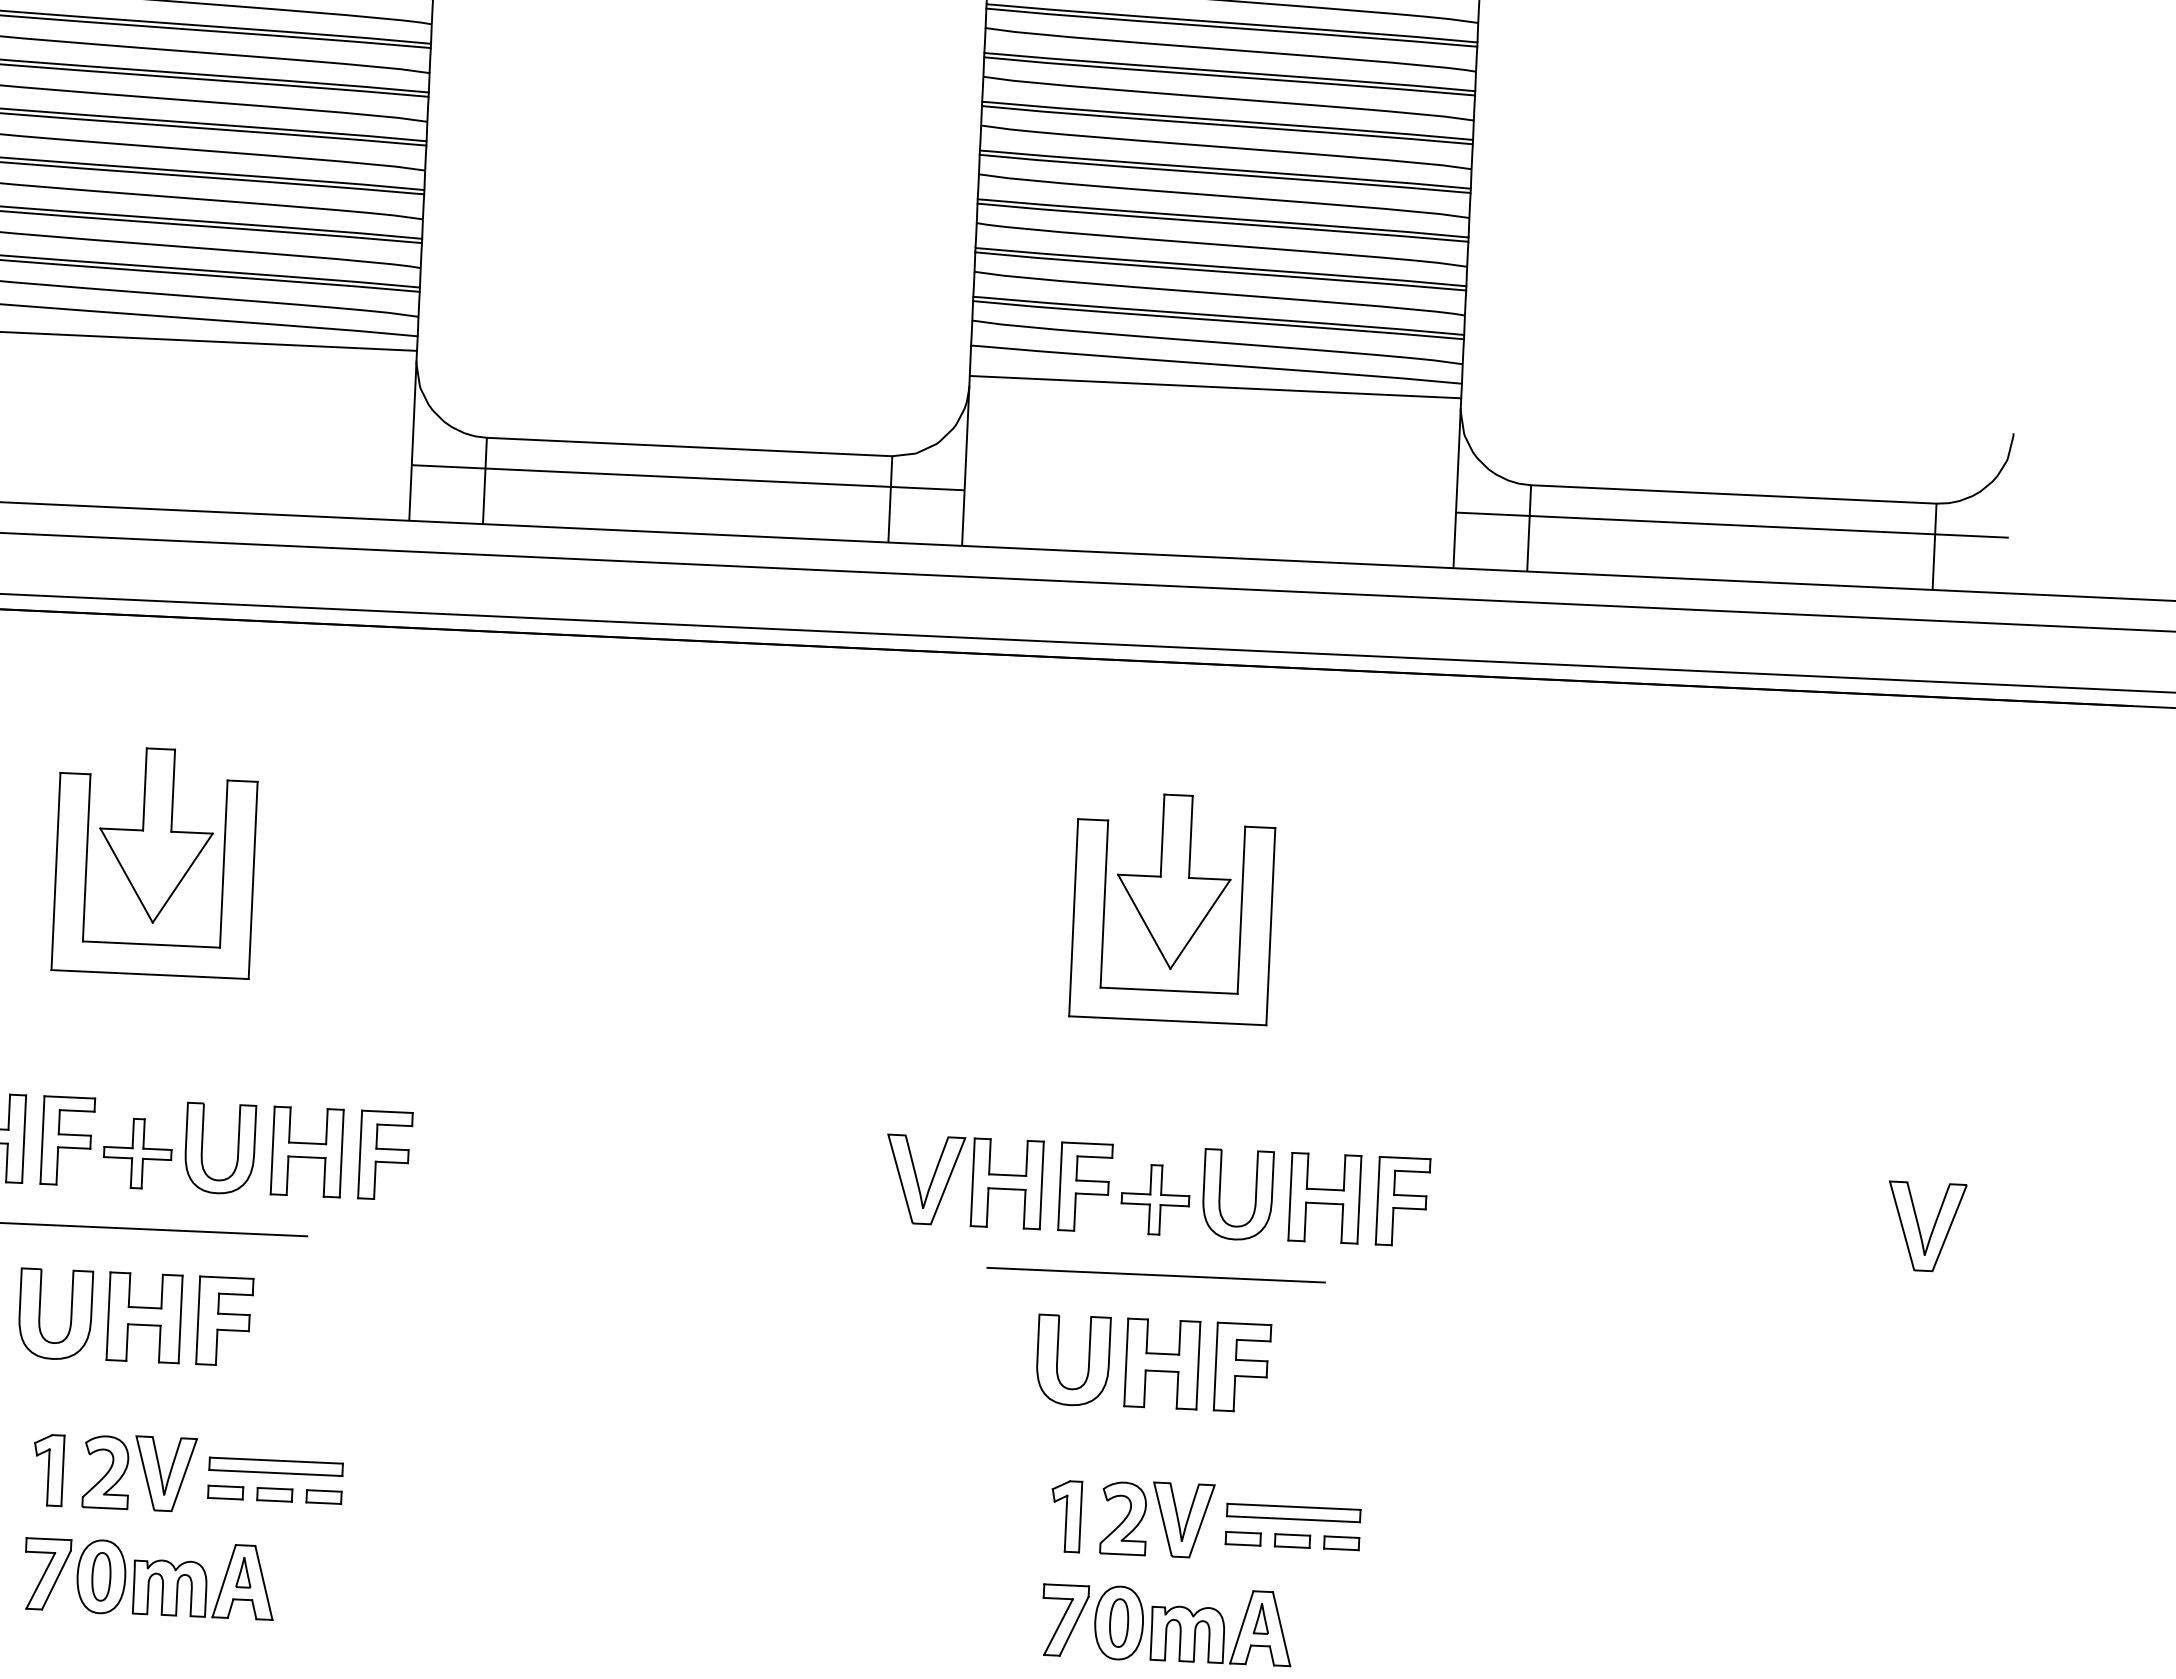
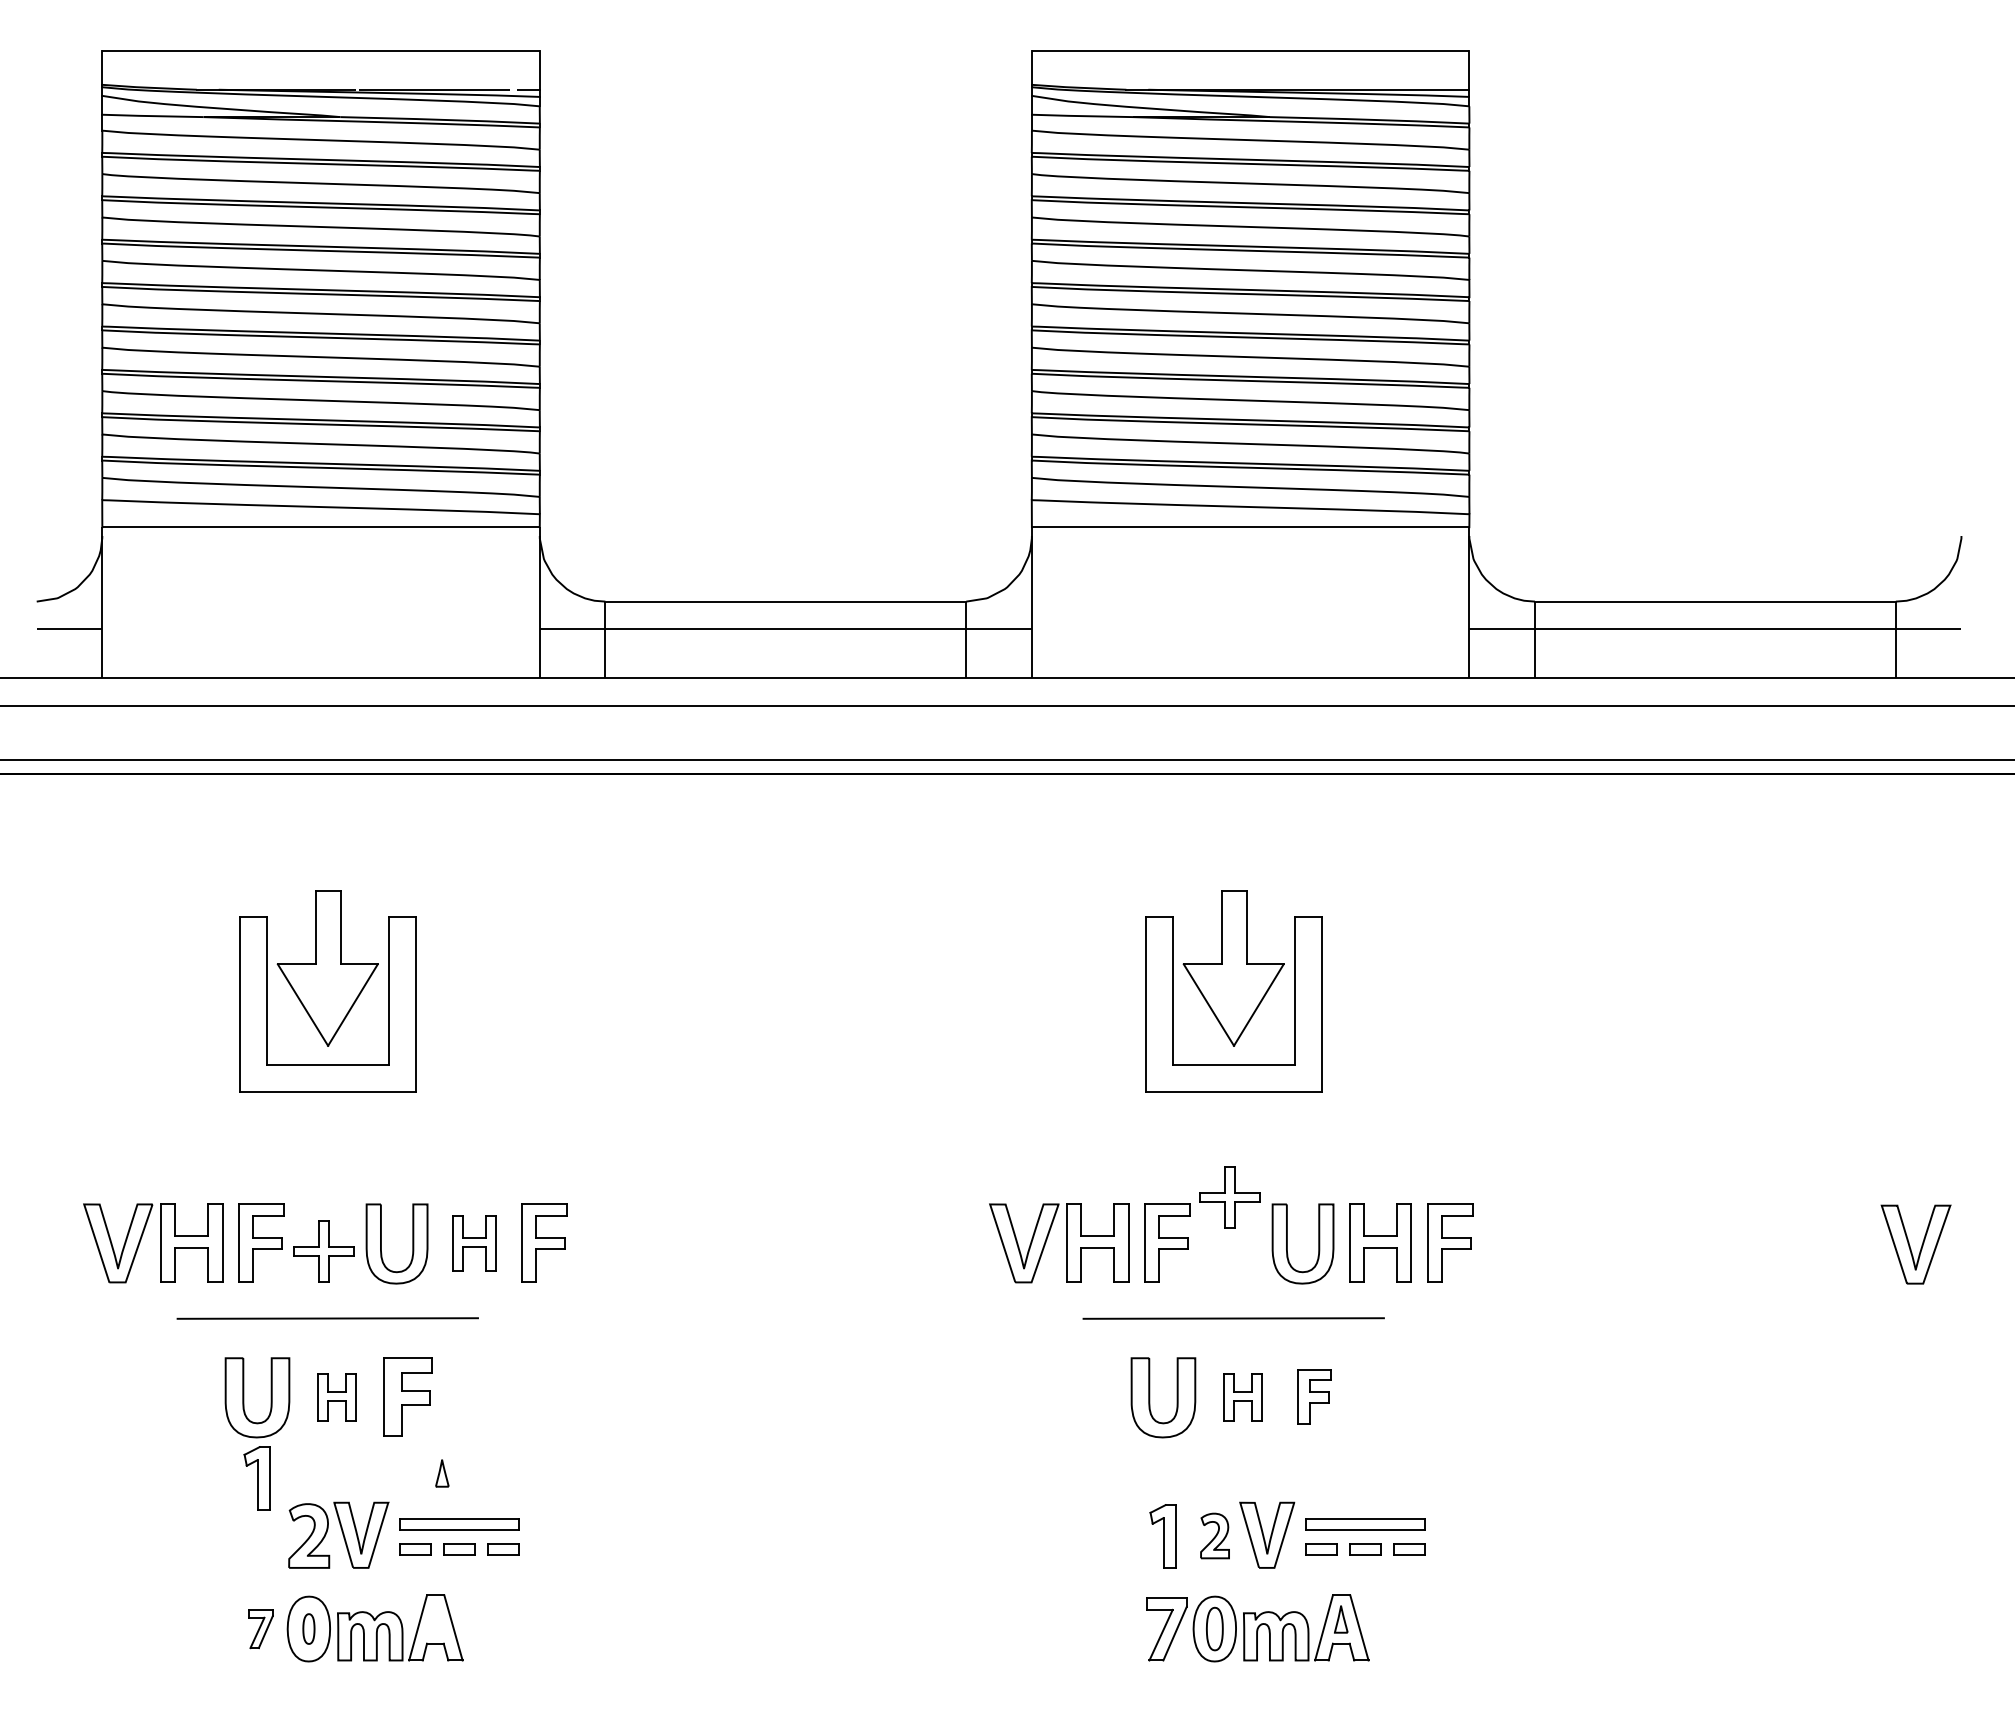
part: (307, 1151) -> (474, 1242), size x0.7
part: (1154, 1199) -> (1229, 1197), moved
part: (144, 1317) -> (336, 1396), size x0.6
part: (1162, 1363) -> (1242, 1396), size x0.6
part: (1241, 1366) -> (1313, 1396), size x0.7
part: (47, 1470) -> (256, 1478), moved
part: (1123, 1517) -> (1214, 1535), size x0.7
part: (244, 1572) -> (442, 1473), moved
part: (47, 1574) -> (260, 1629), size x0.6
part: (101, 1576) -> (308, 1628), size x0.7

